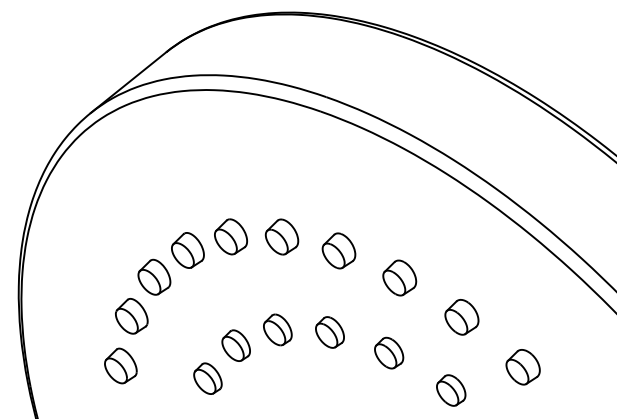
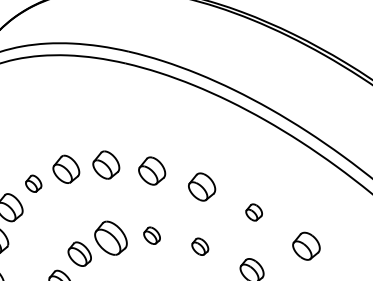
part: (187, 250) -> (33, 183), size x0.6
part: (461, 317) -> (253, 212), size x0.6
part: (277, 329) -> (110, 237), size x1.4
part: (329, 332) -> (151, 235), size x0.7
part: (389, 352) -> (200, 246), size x0.7

